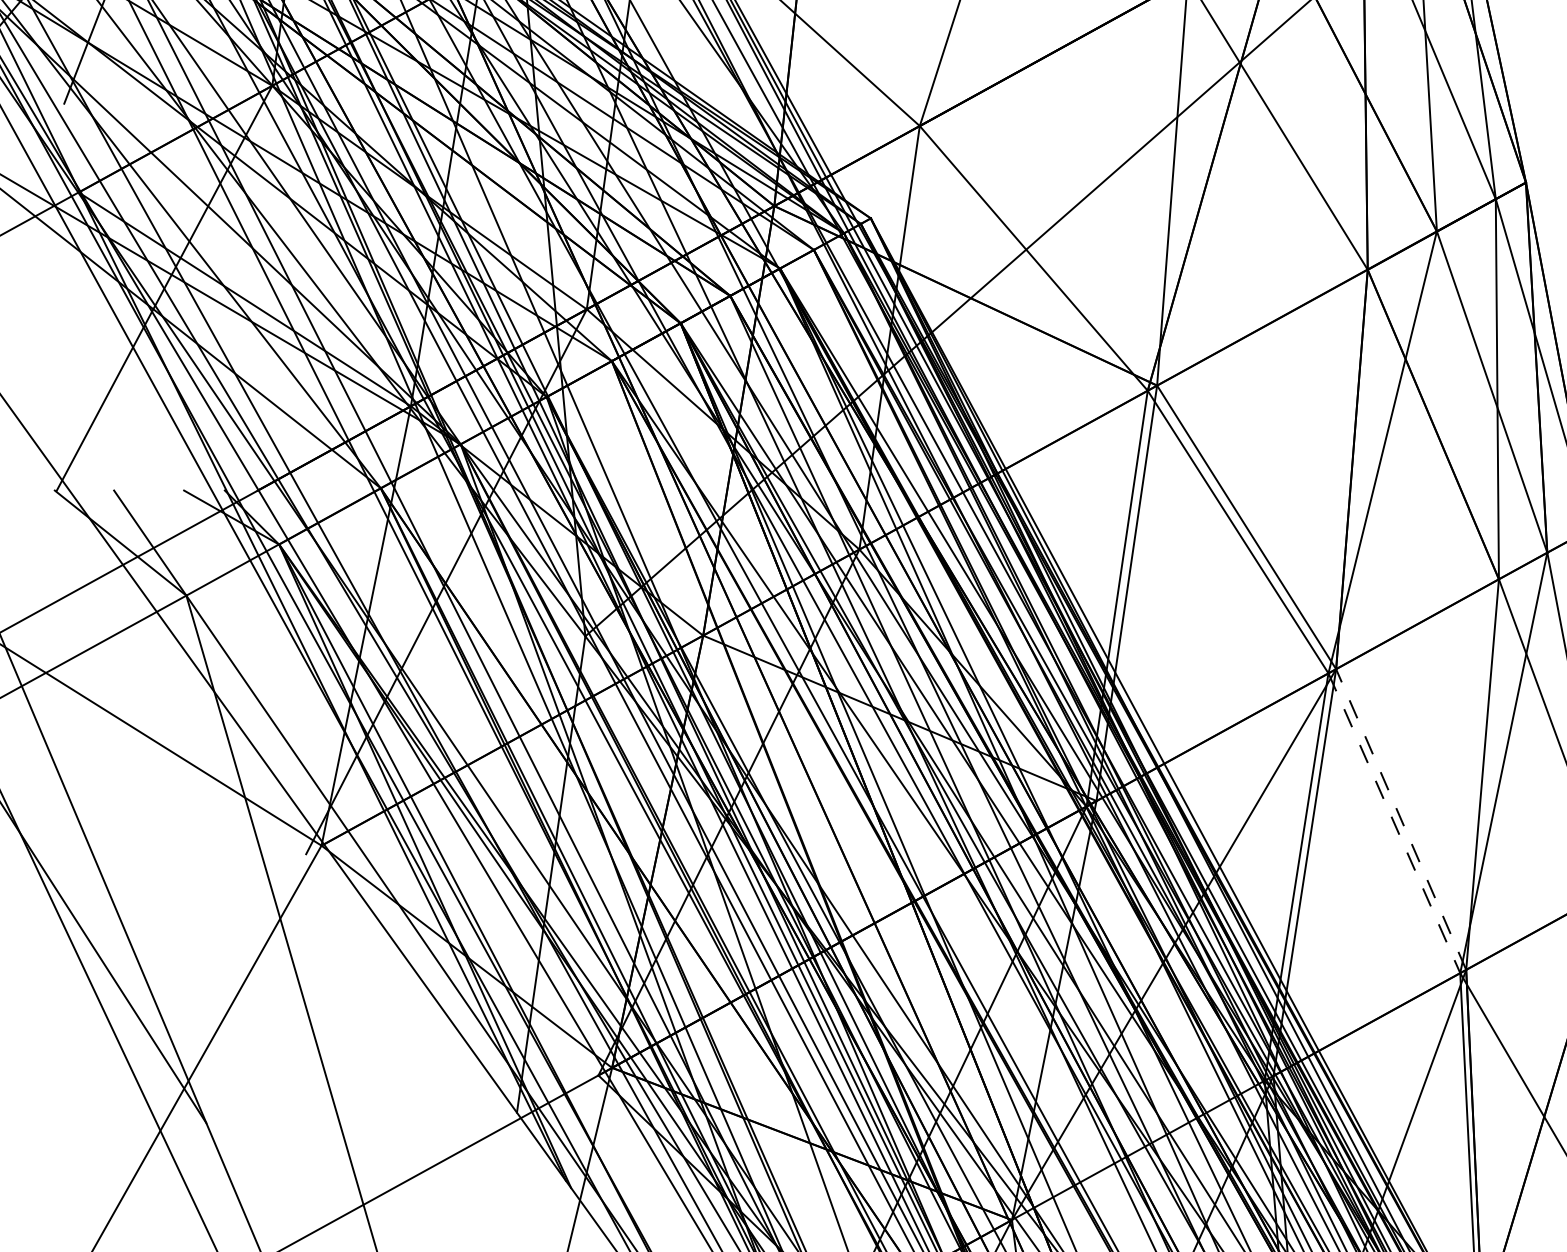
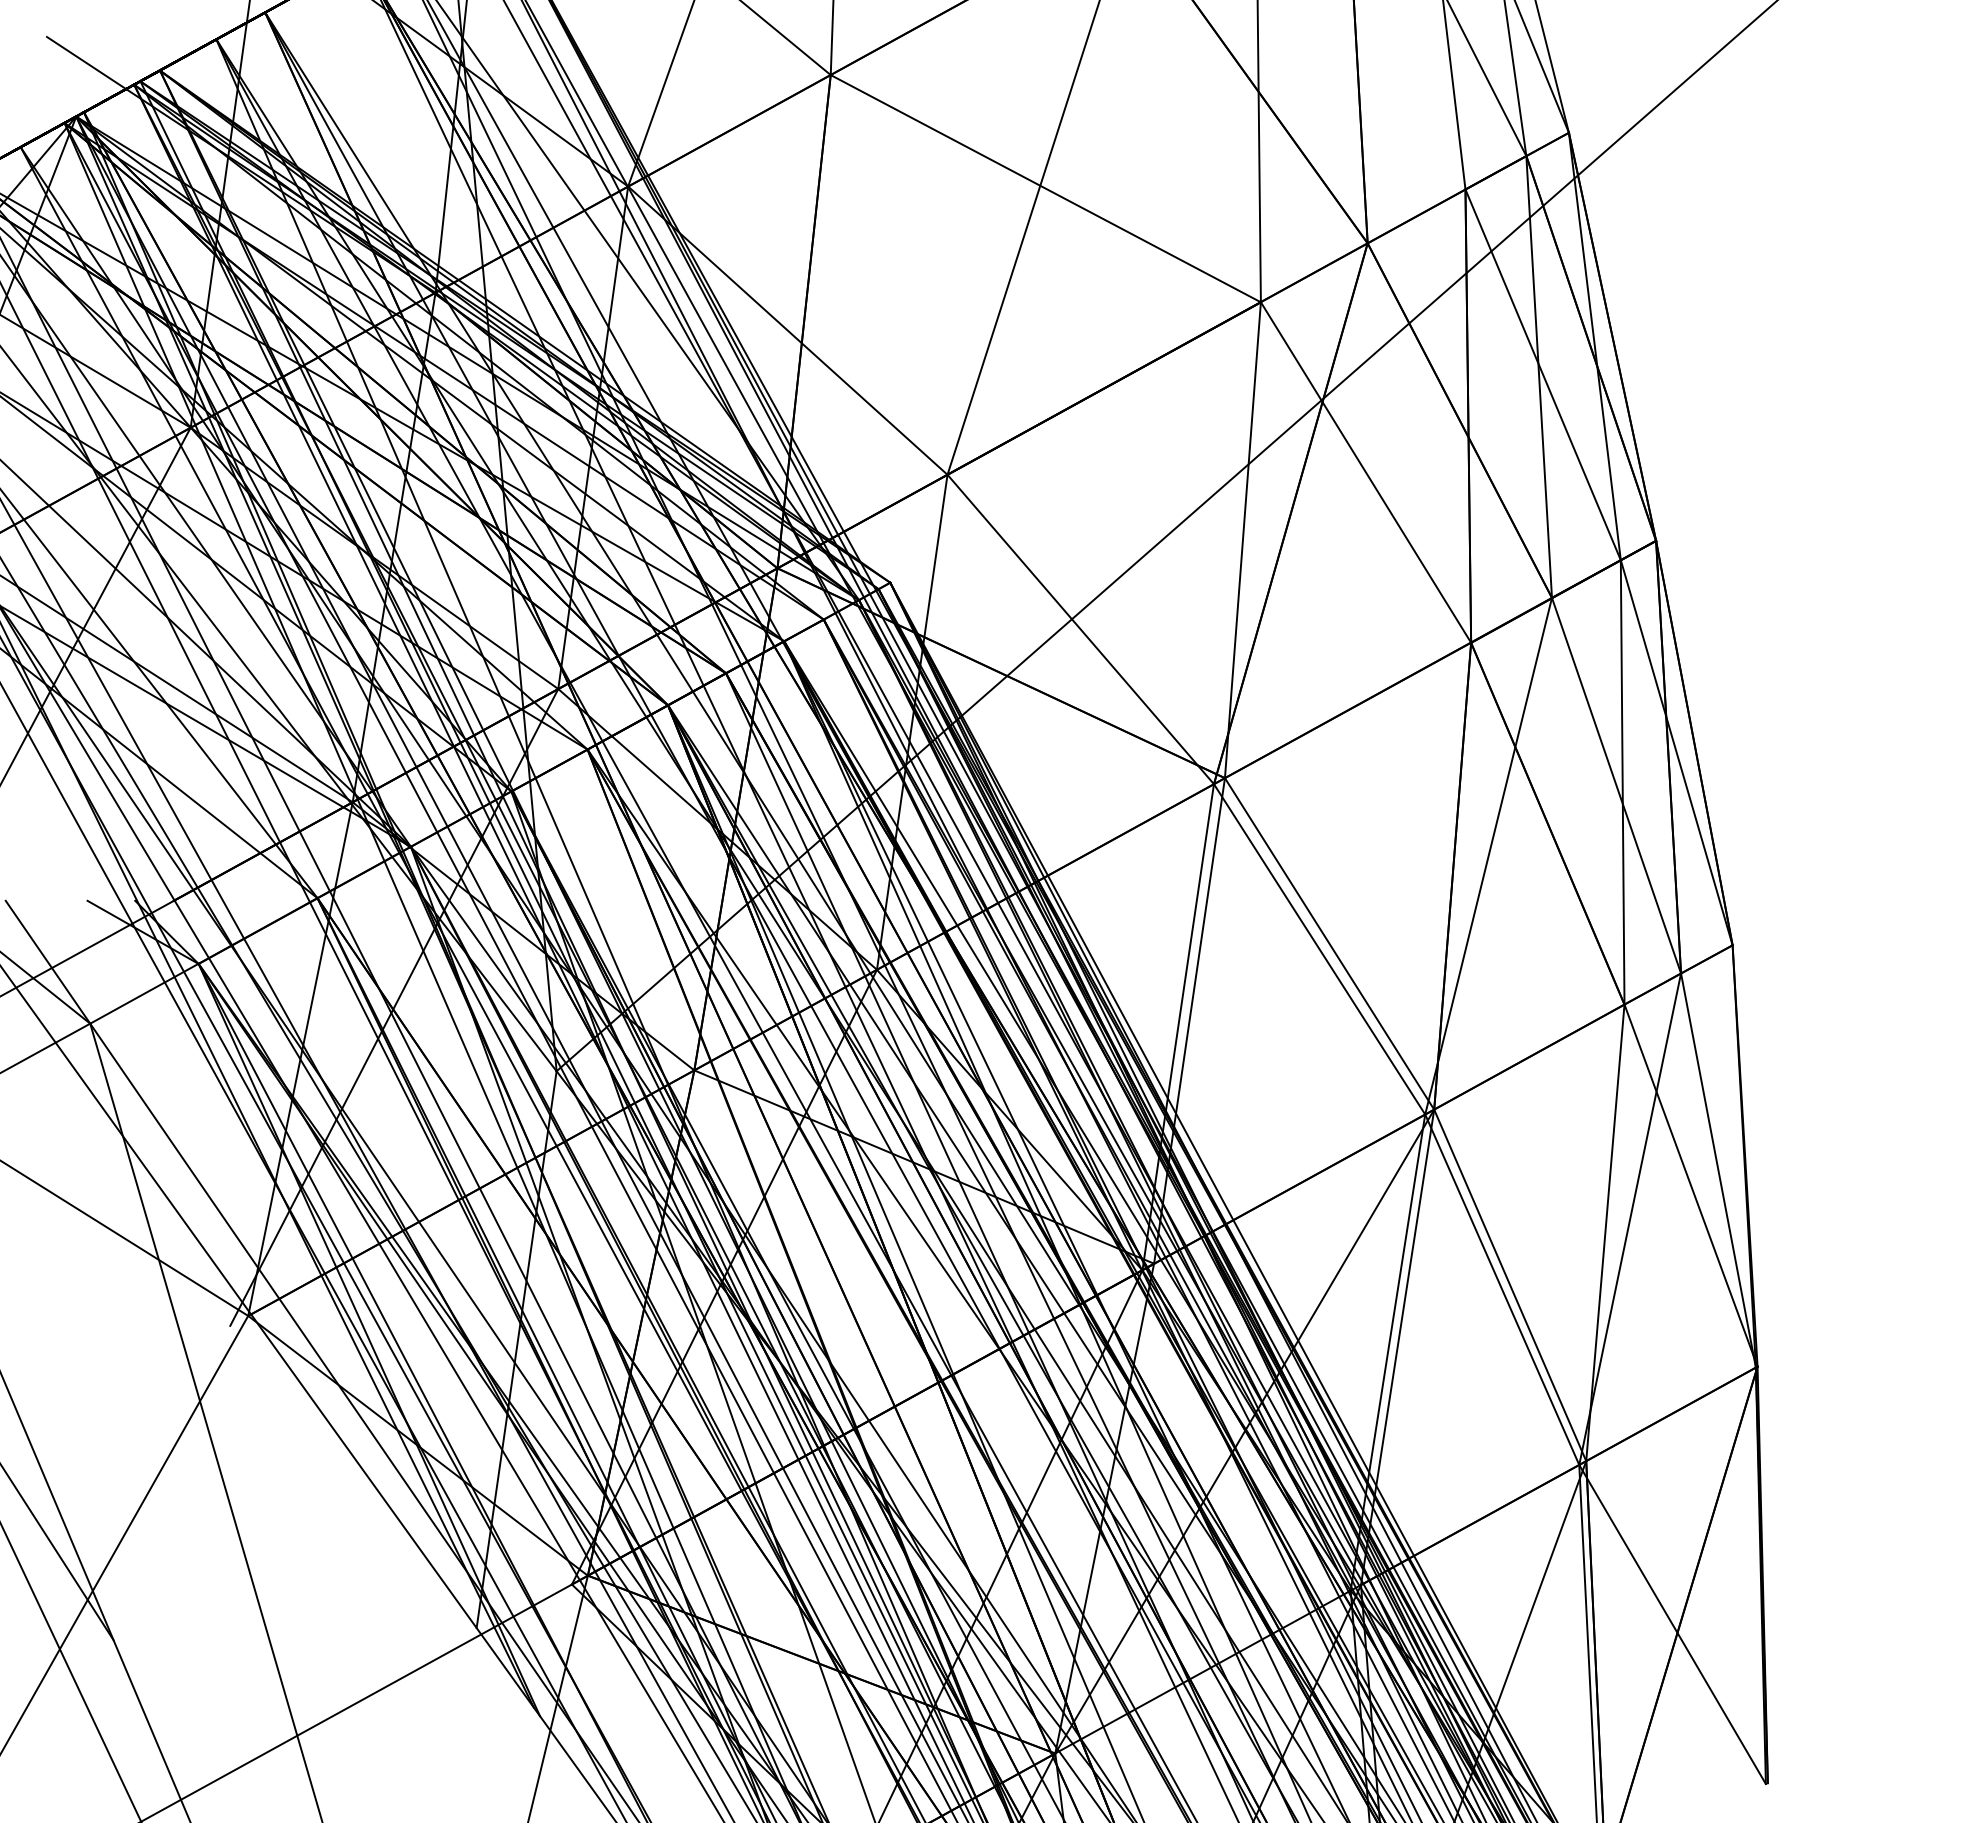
line: (1401, 818) -> (1510, 1284), dashed -> solid
line: (1394, 823) -> (1502, 1290), dashed -> solid

